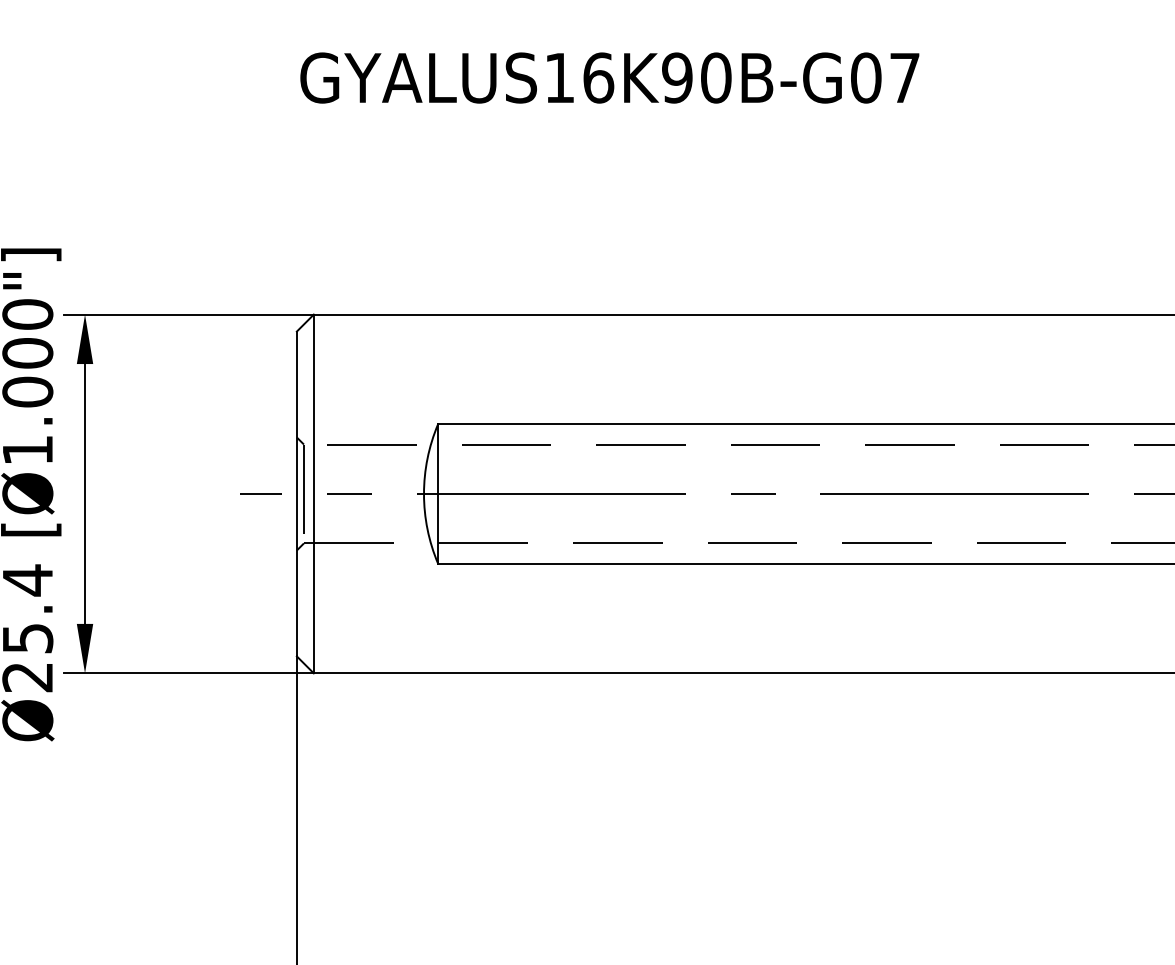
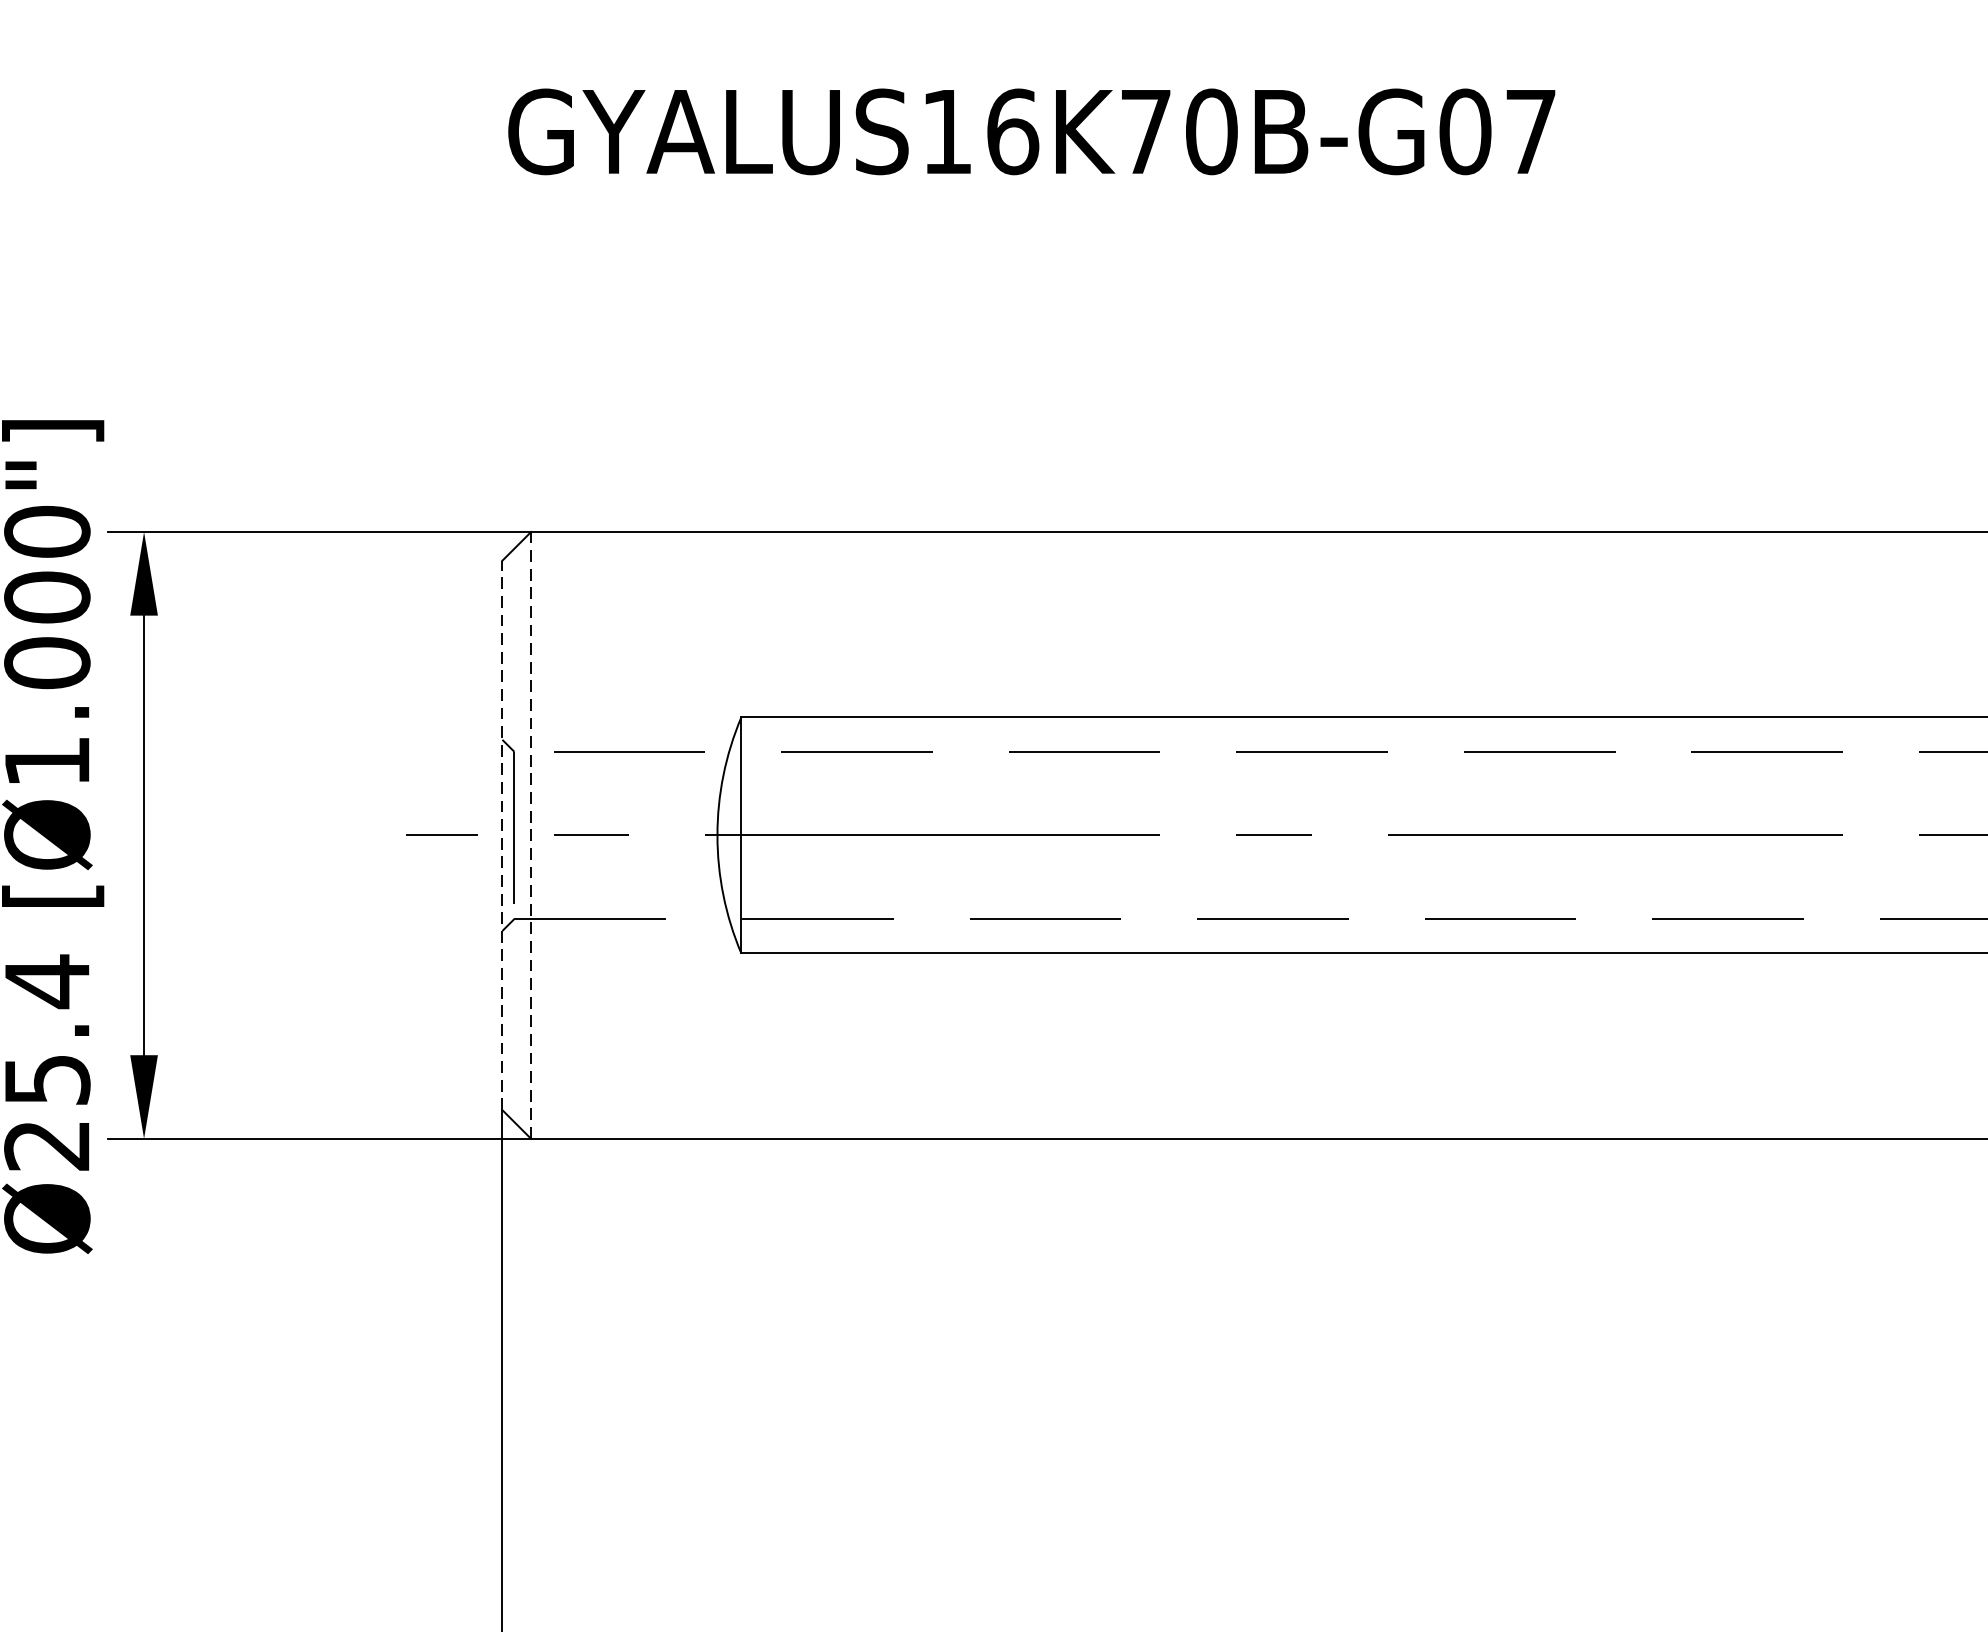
text: (677, 77) -> (1146, 130), GYALUS16K90B-G07 -> GYALUS16K70B-G07
line: (296, 493) -> (501, 834), solid -> dashed
line: (313, 493) -> (530, 834), solid -> dashed

